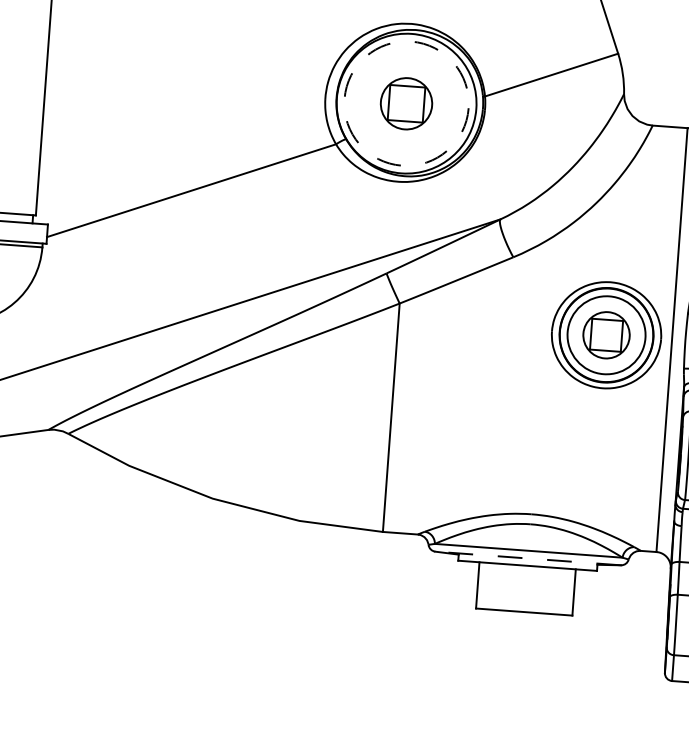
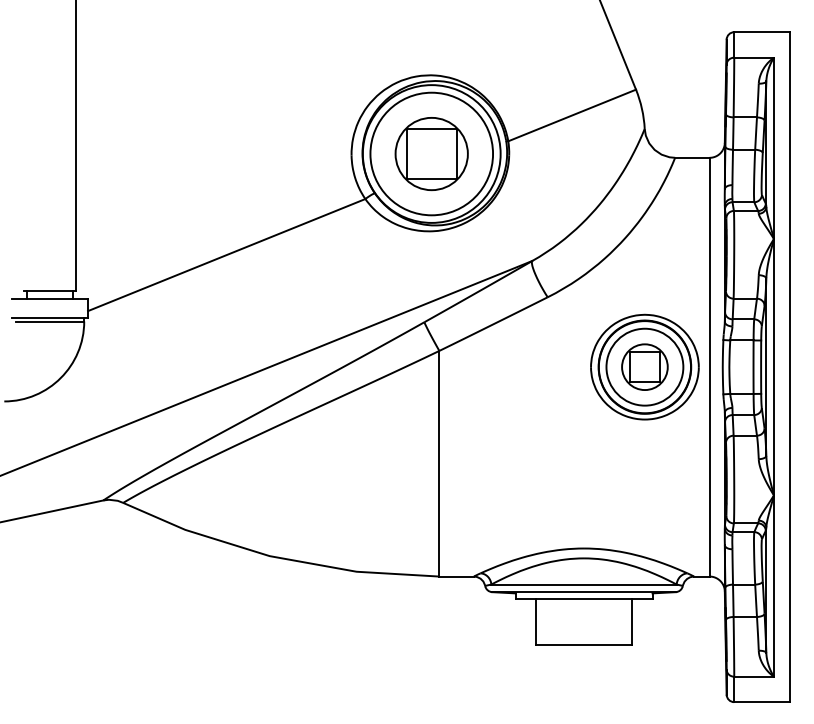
circle: (406, 103) -> (431, 153), dashed -> solid
part: (406, 104) -> (431, 154), size x1.43
line: (528, 558) -> (584, 592), dashed -> solid

